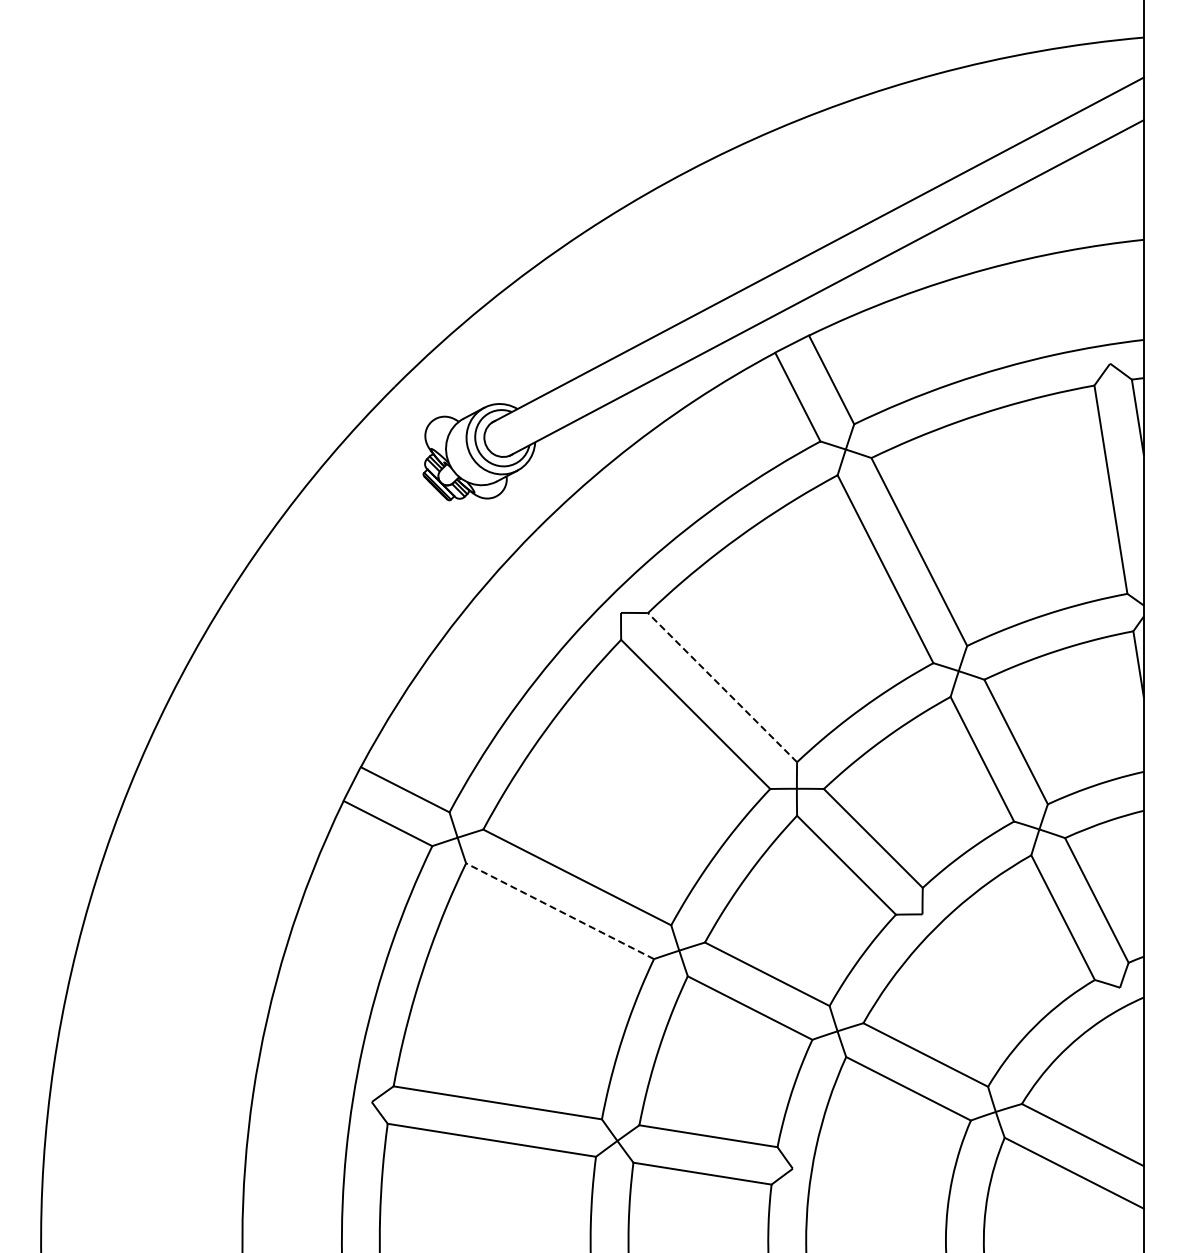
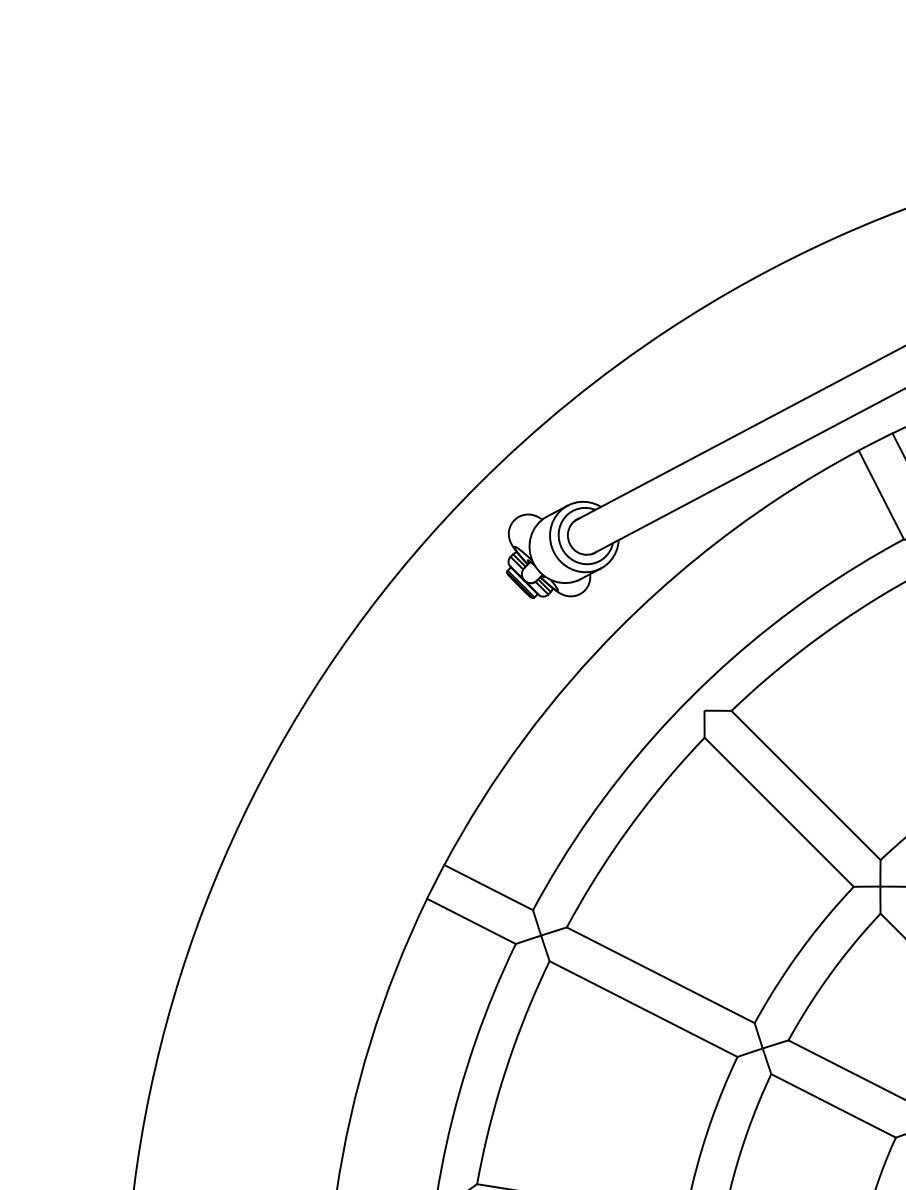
line: (722, 687) -> (805, 785), dashed -> solid
line: (559, 911) -> (642, 1009), dashed -> solid

